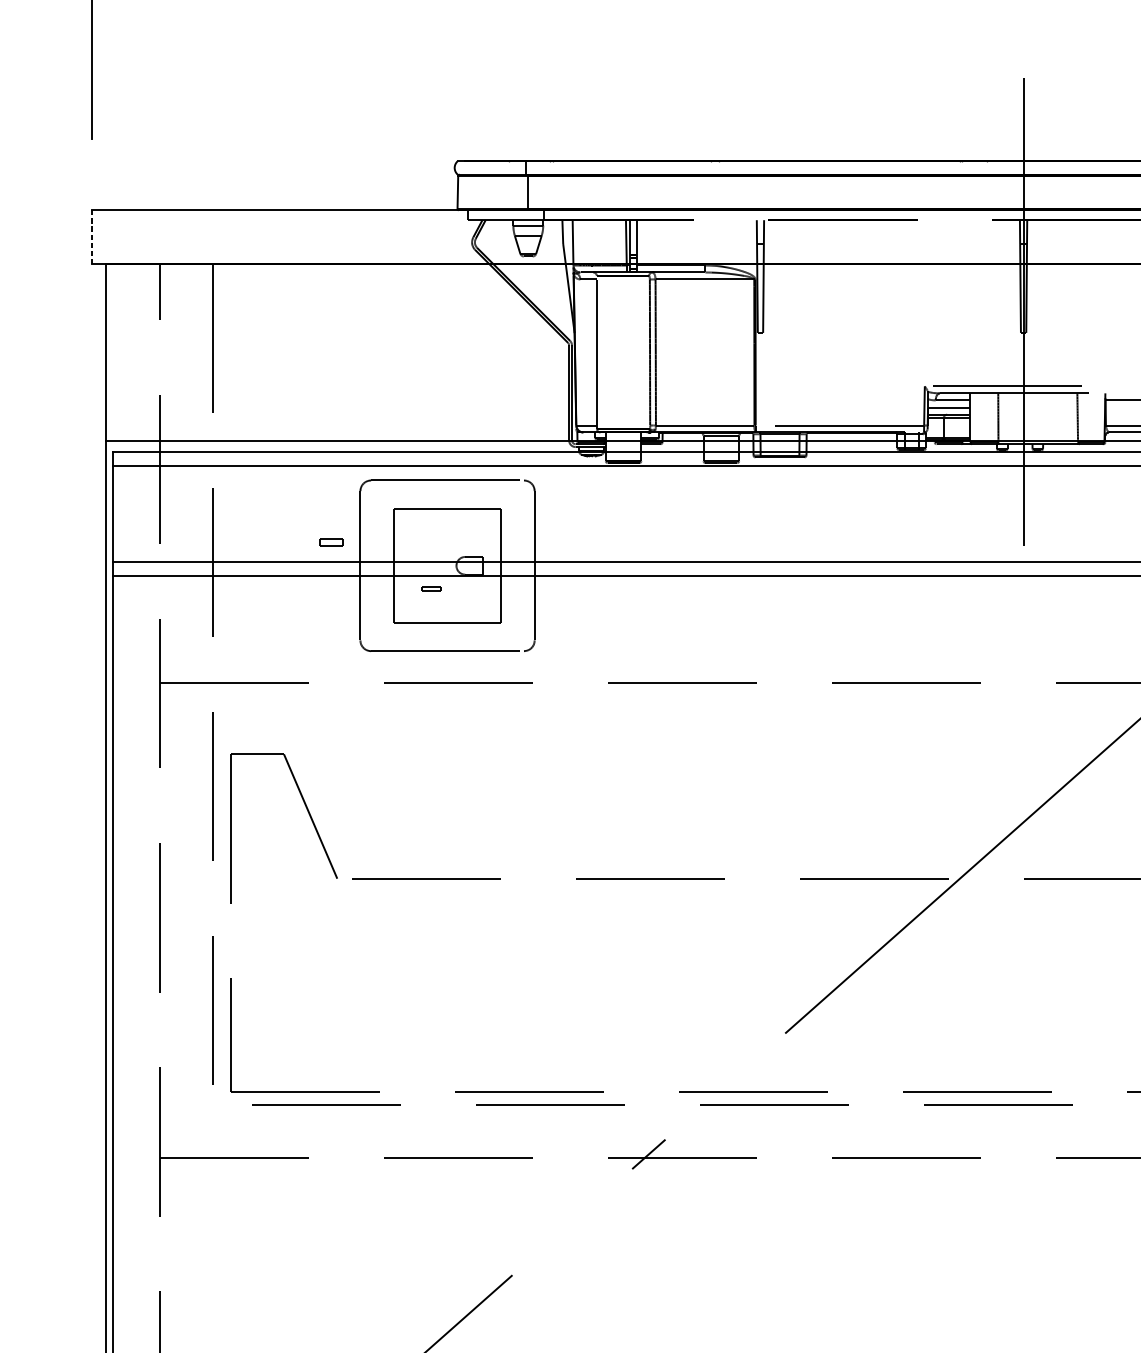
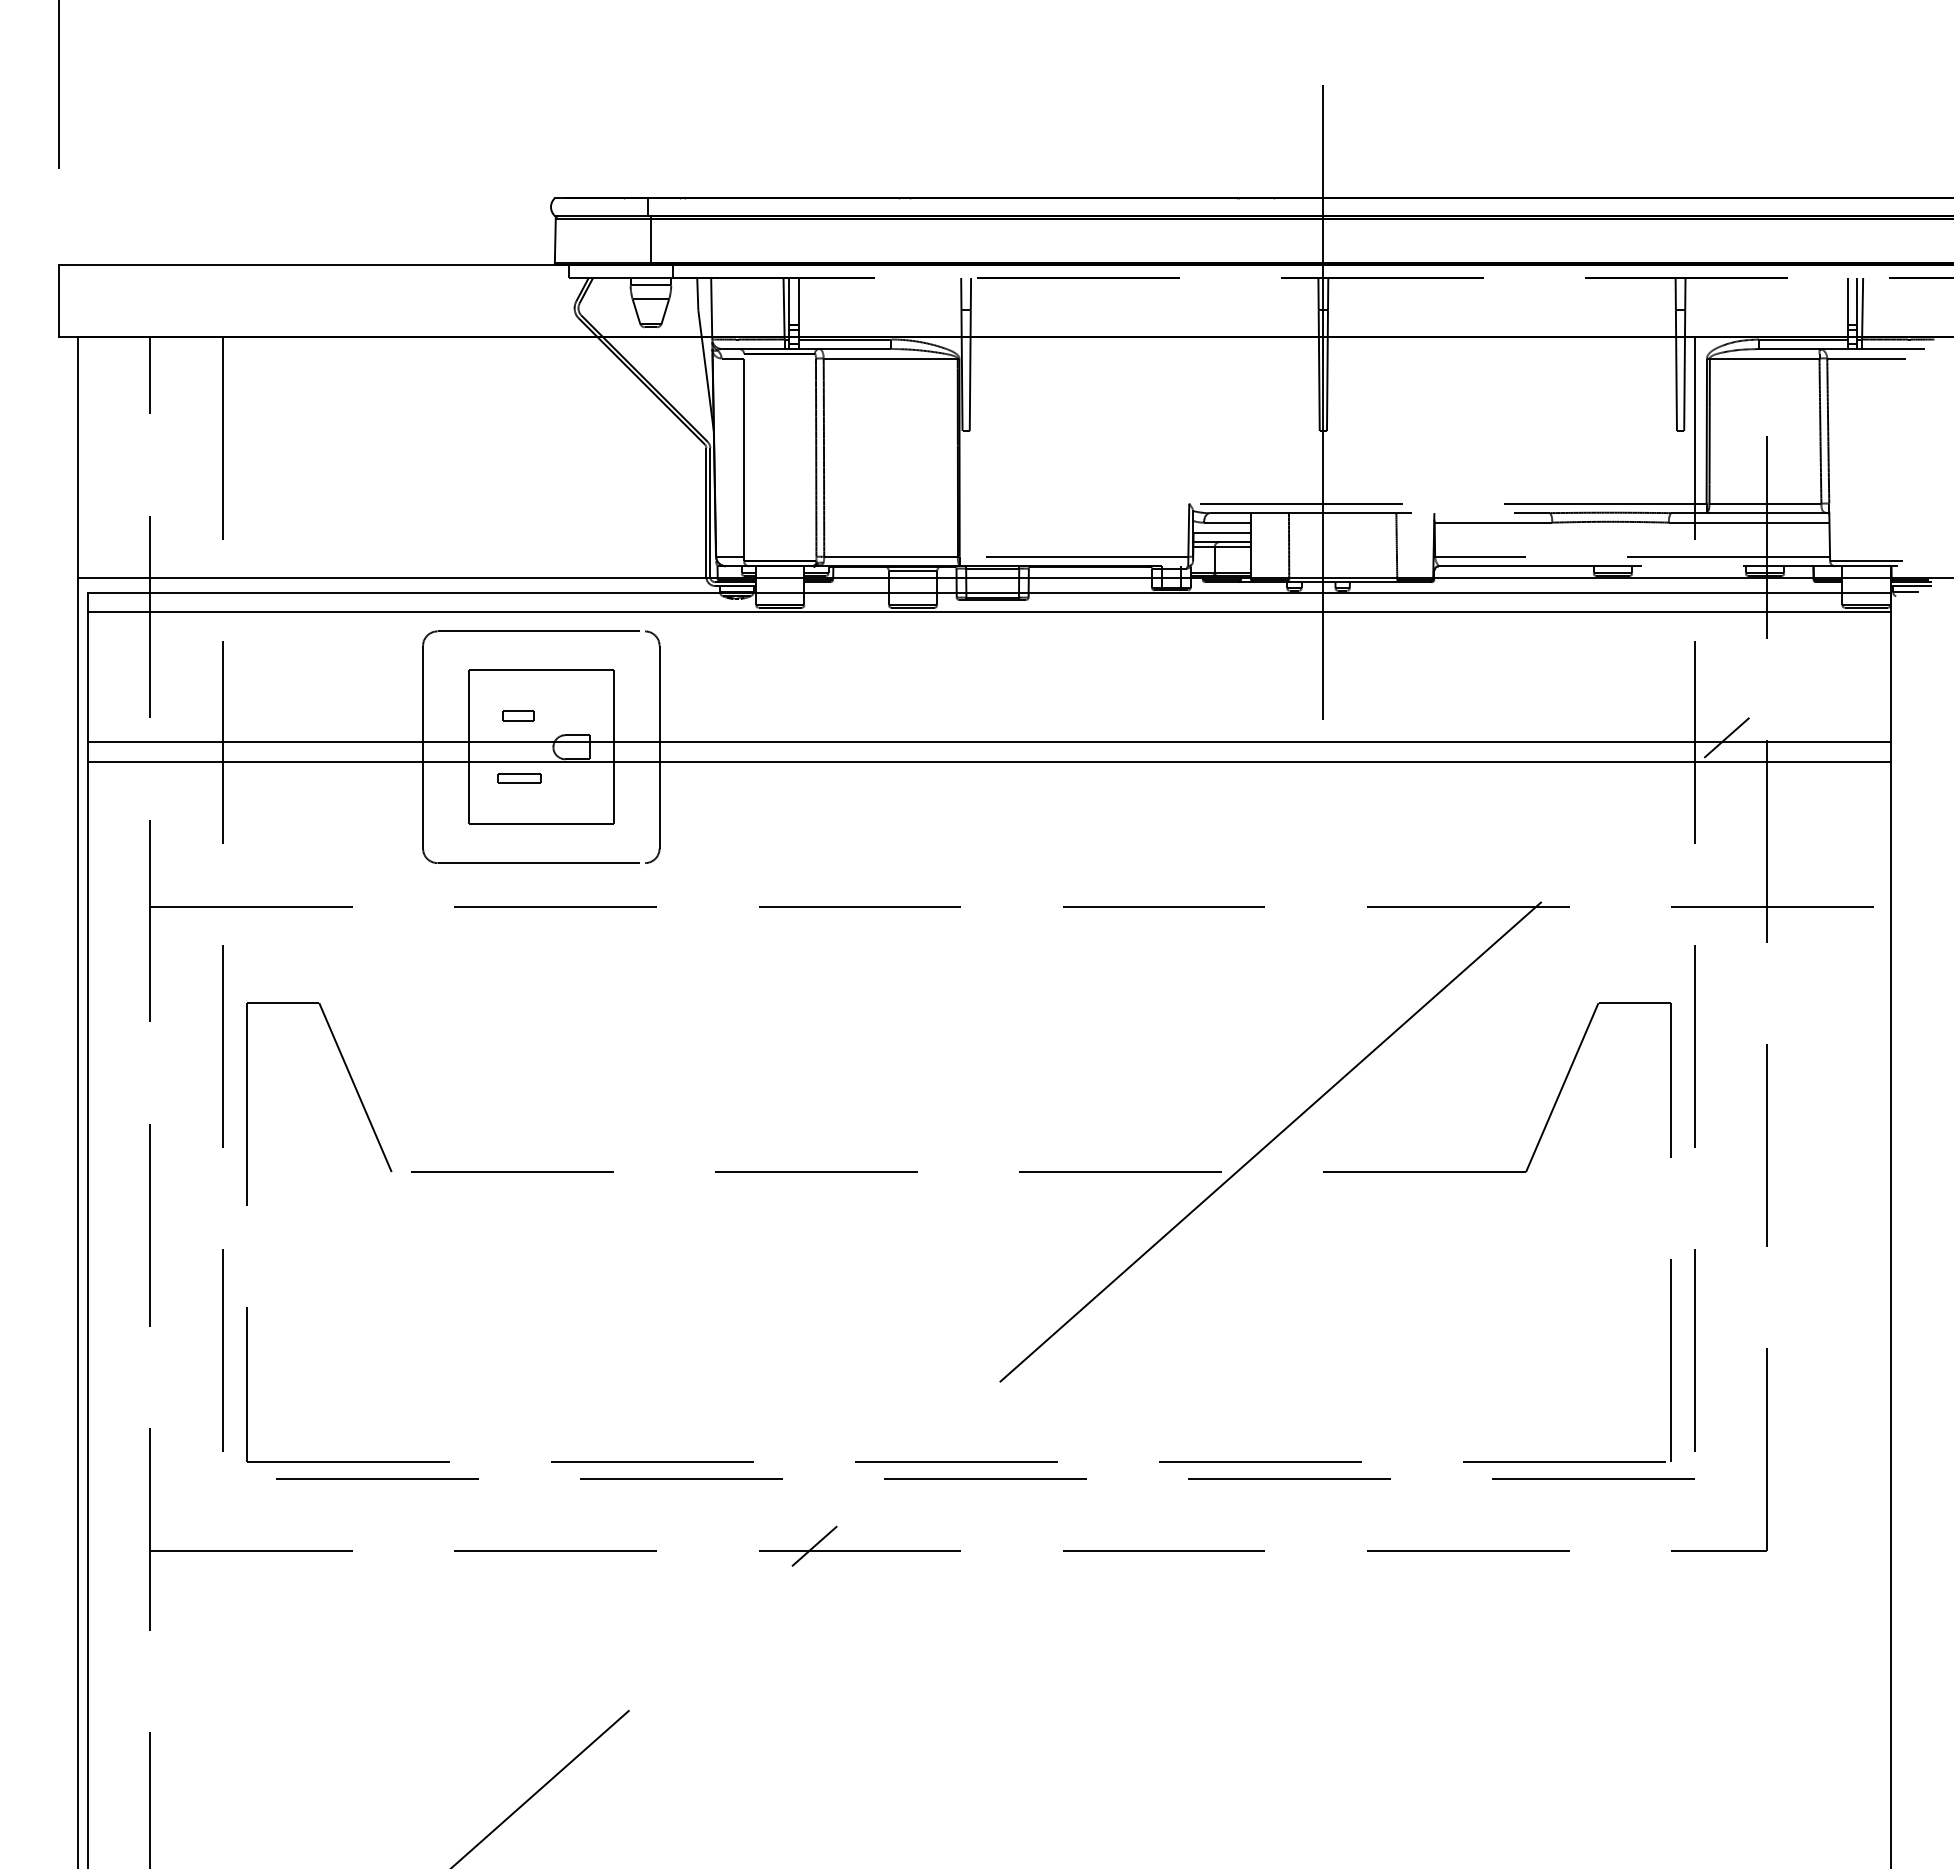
line: (91, 237) -> (58, 301), dashed -> solid
part: (331, 542) -> (518, 715), moved
part: (431, 588) -> (519, 778), size x1.67

